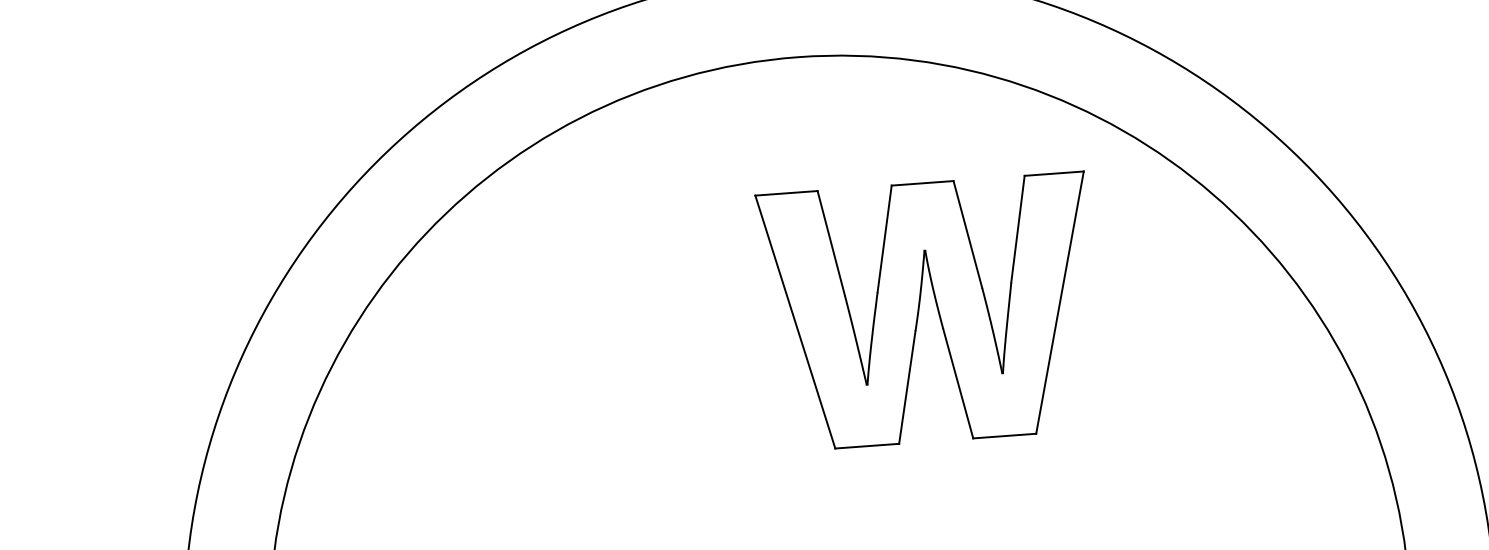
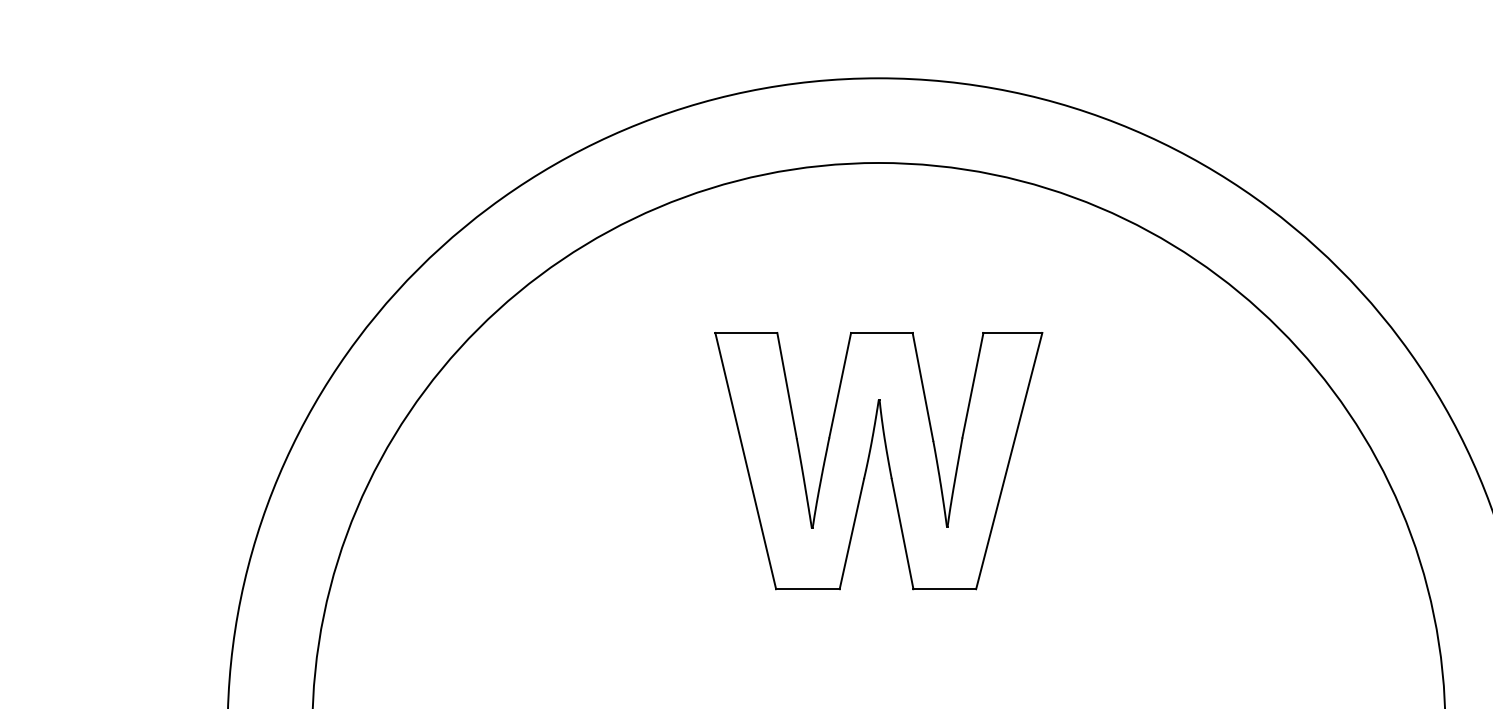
part: (936, 308) -> (886, 457), moved

